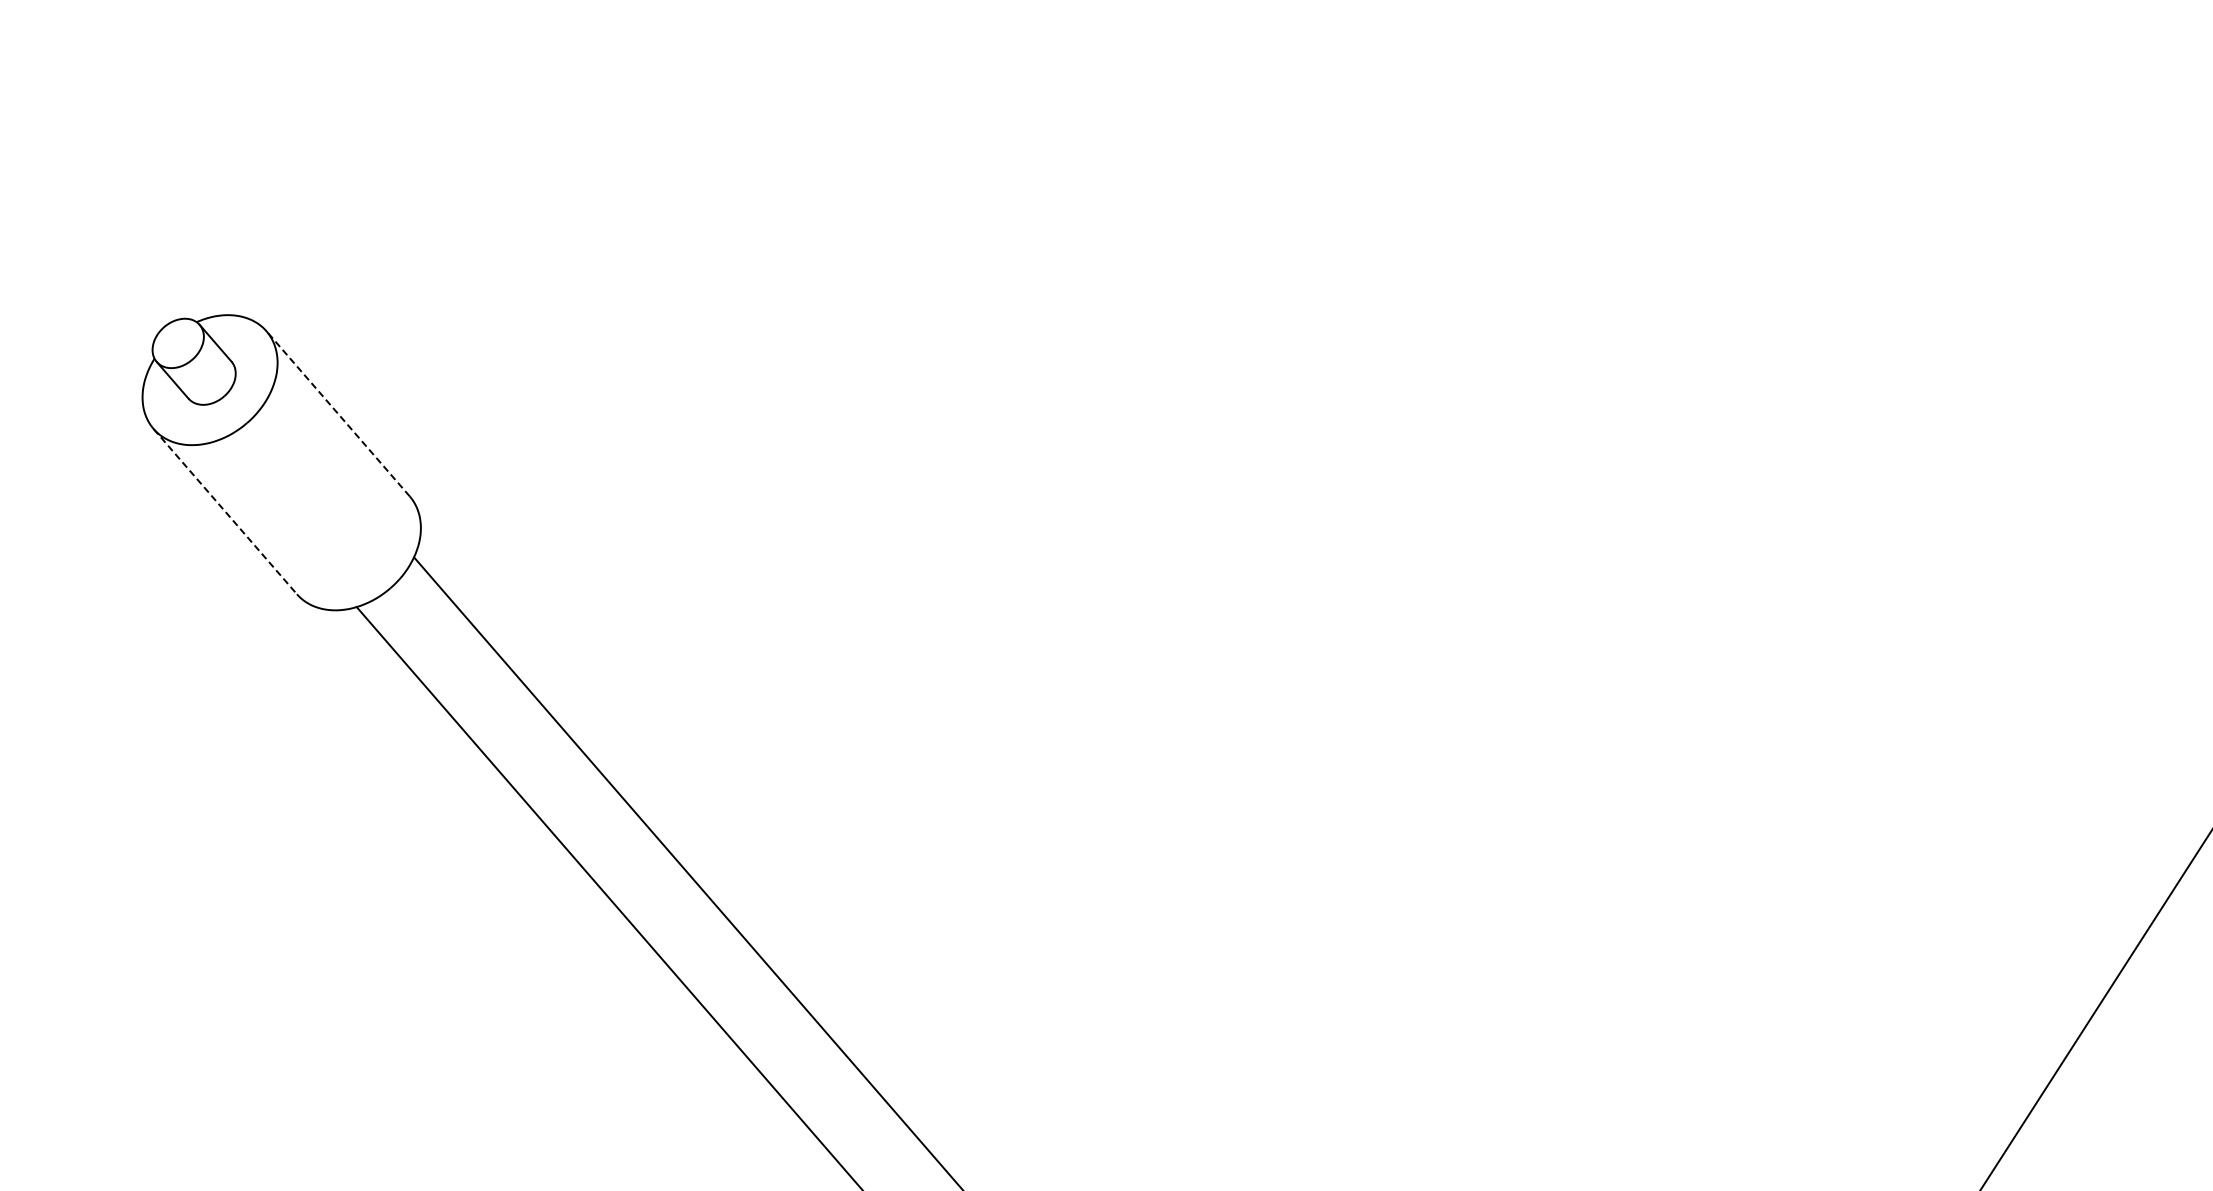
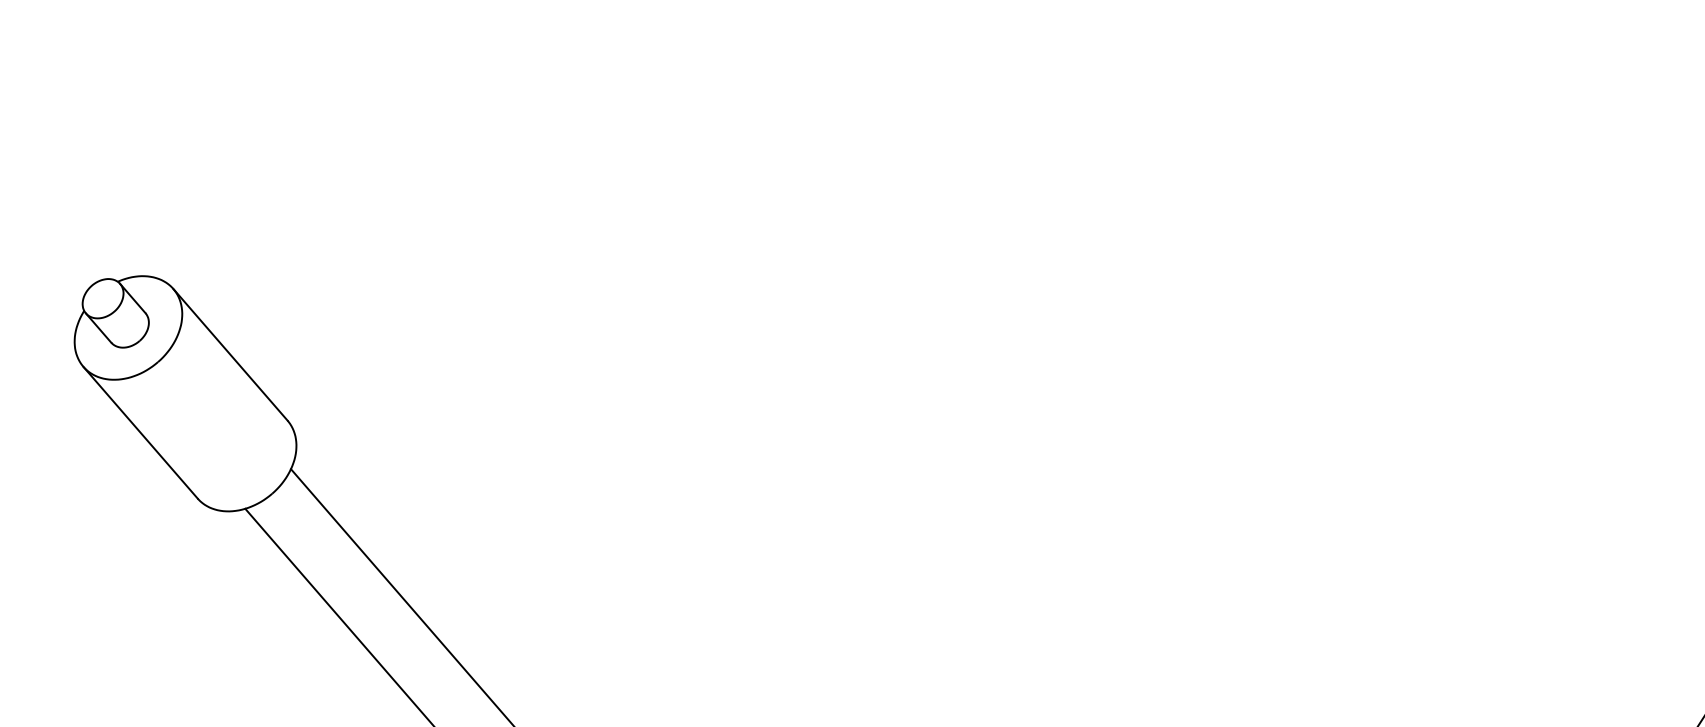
line: (337, 413) -> (229, 354), dashed -> solid
line: (225, 512) -> (140, 433), dashed -> solid

